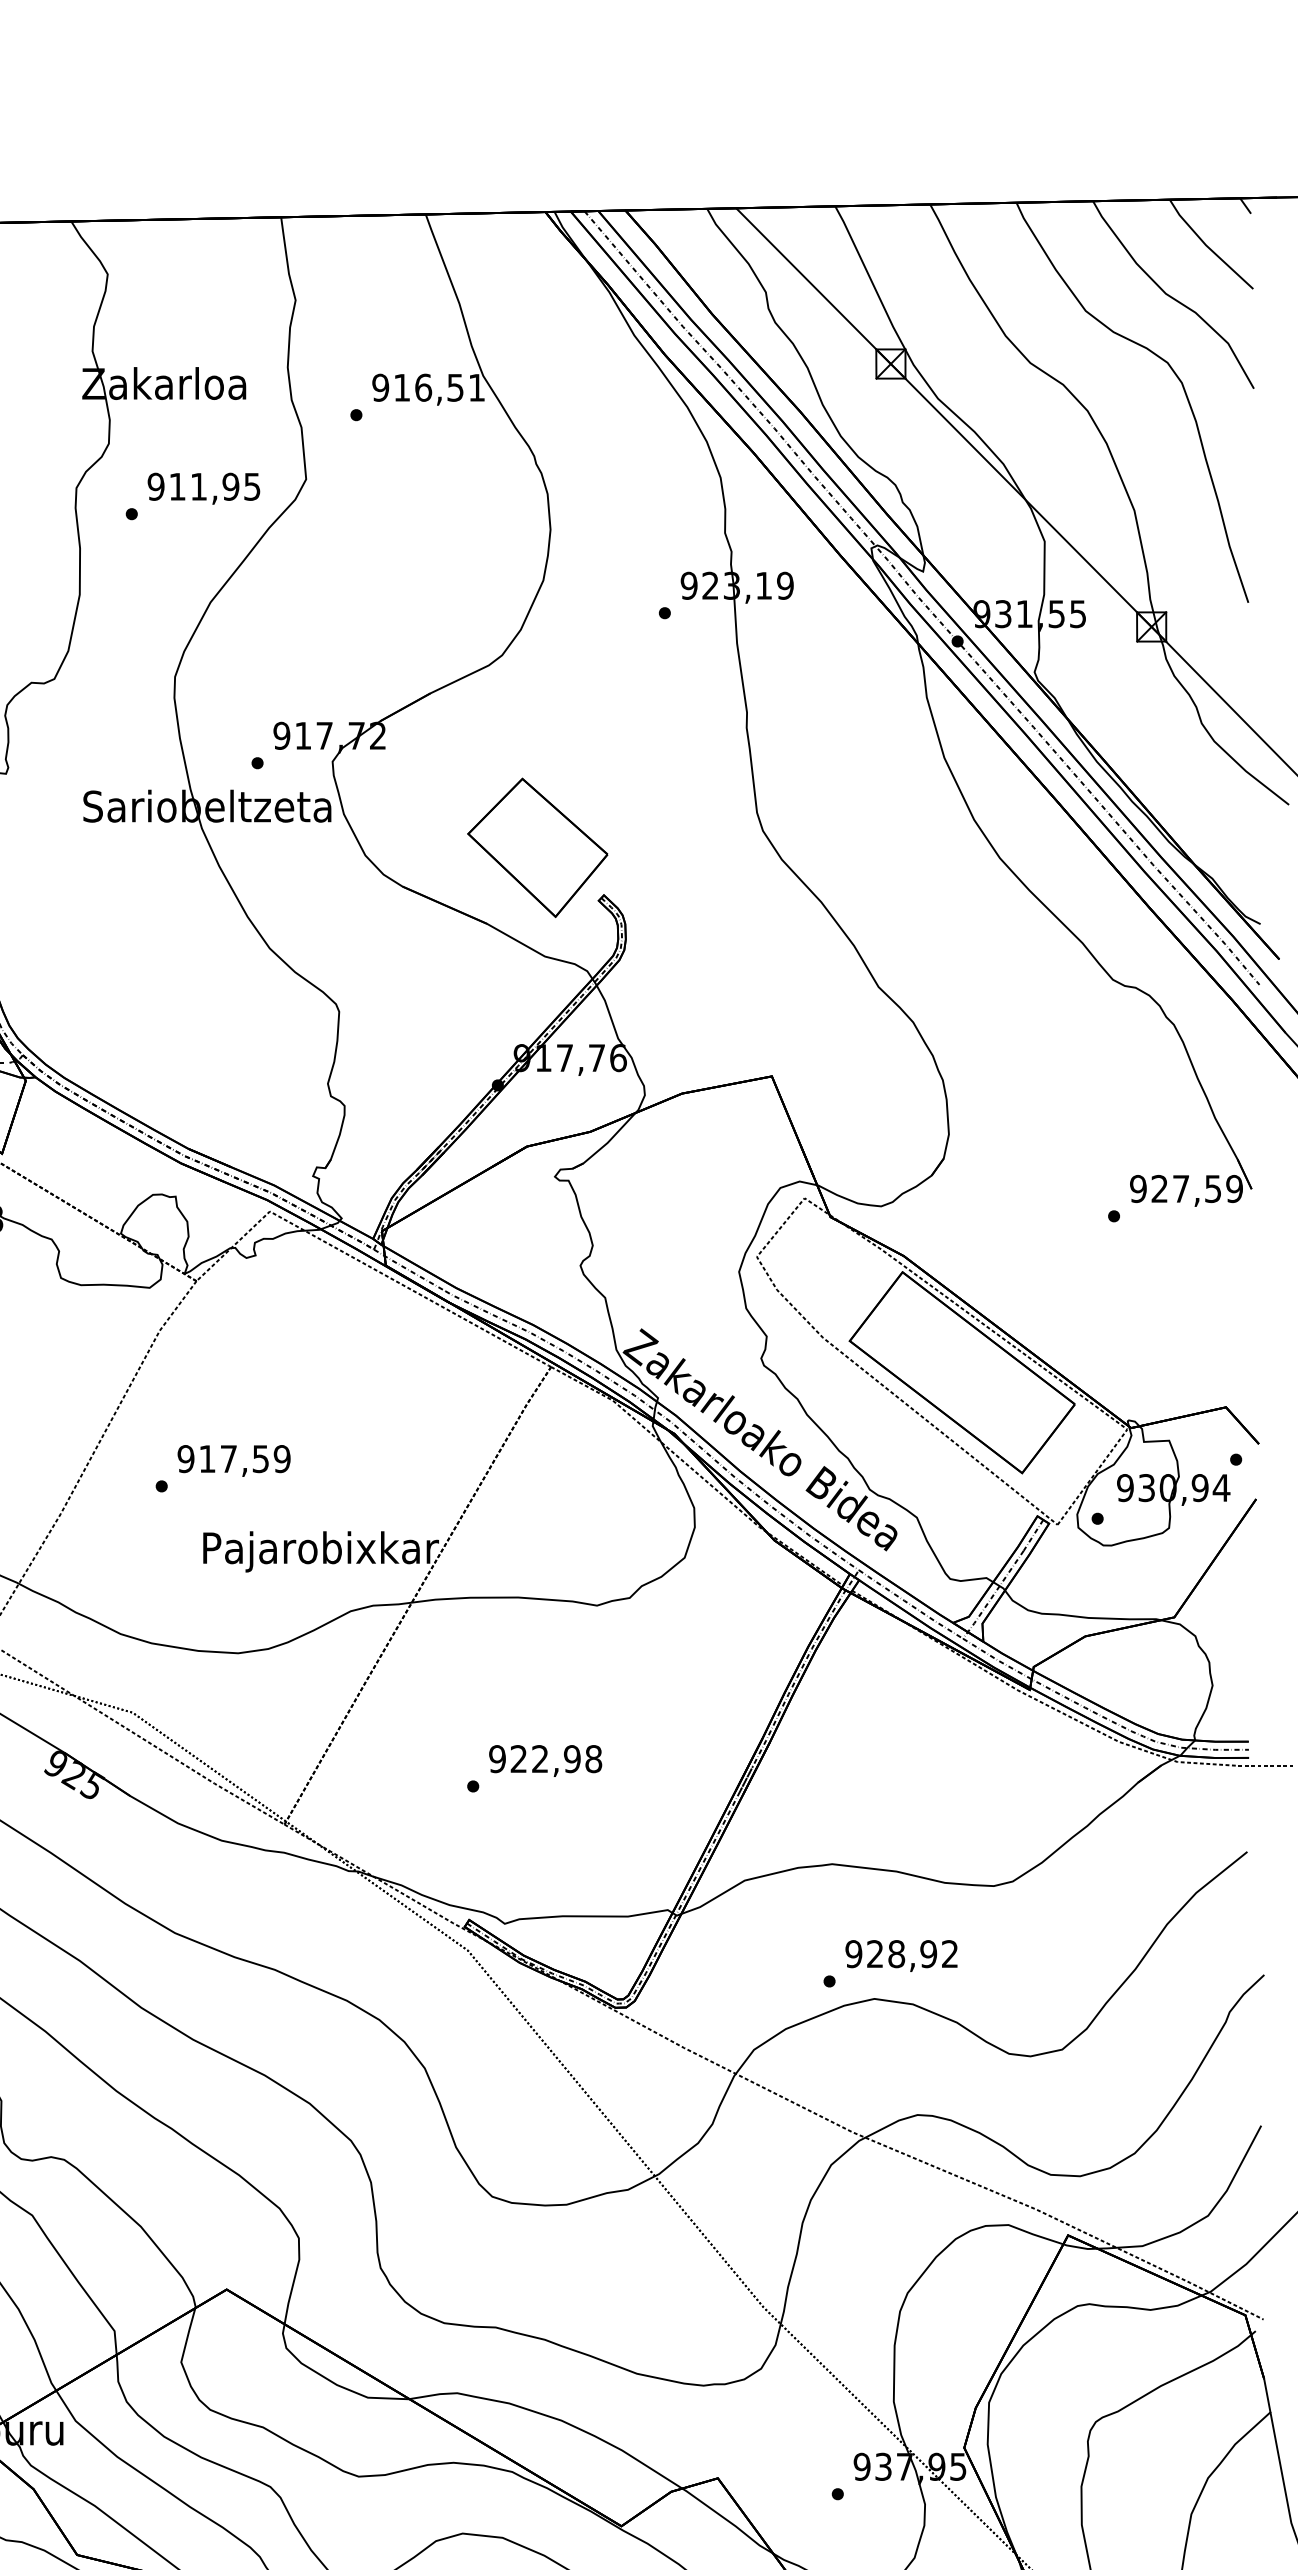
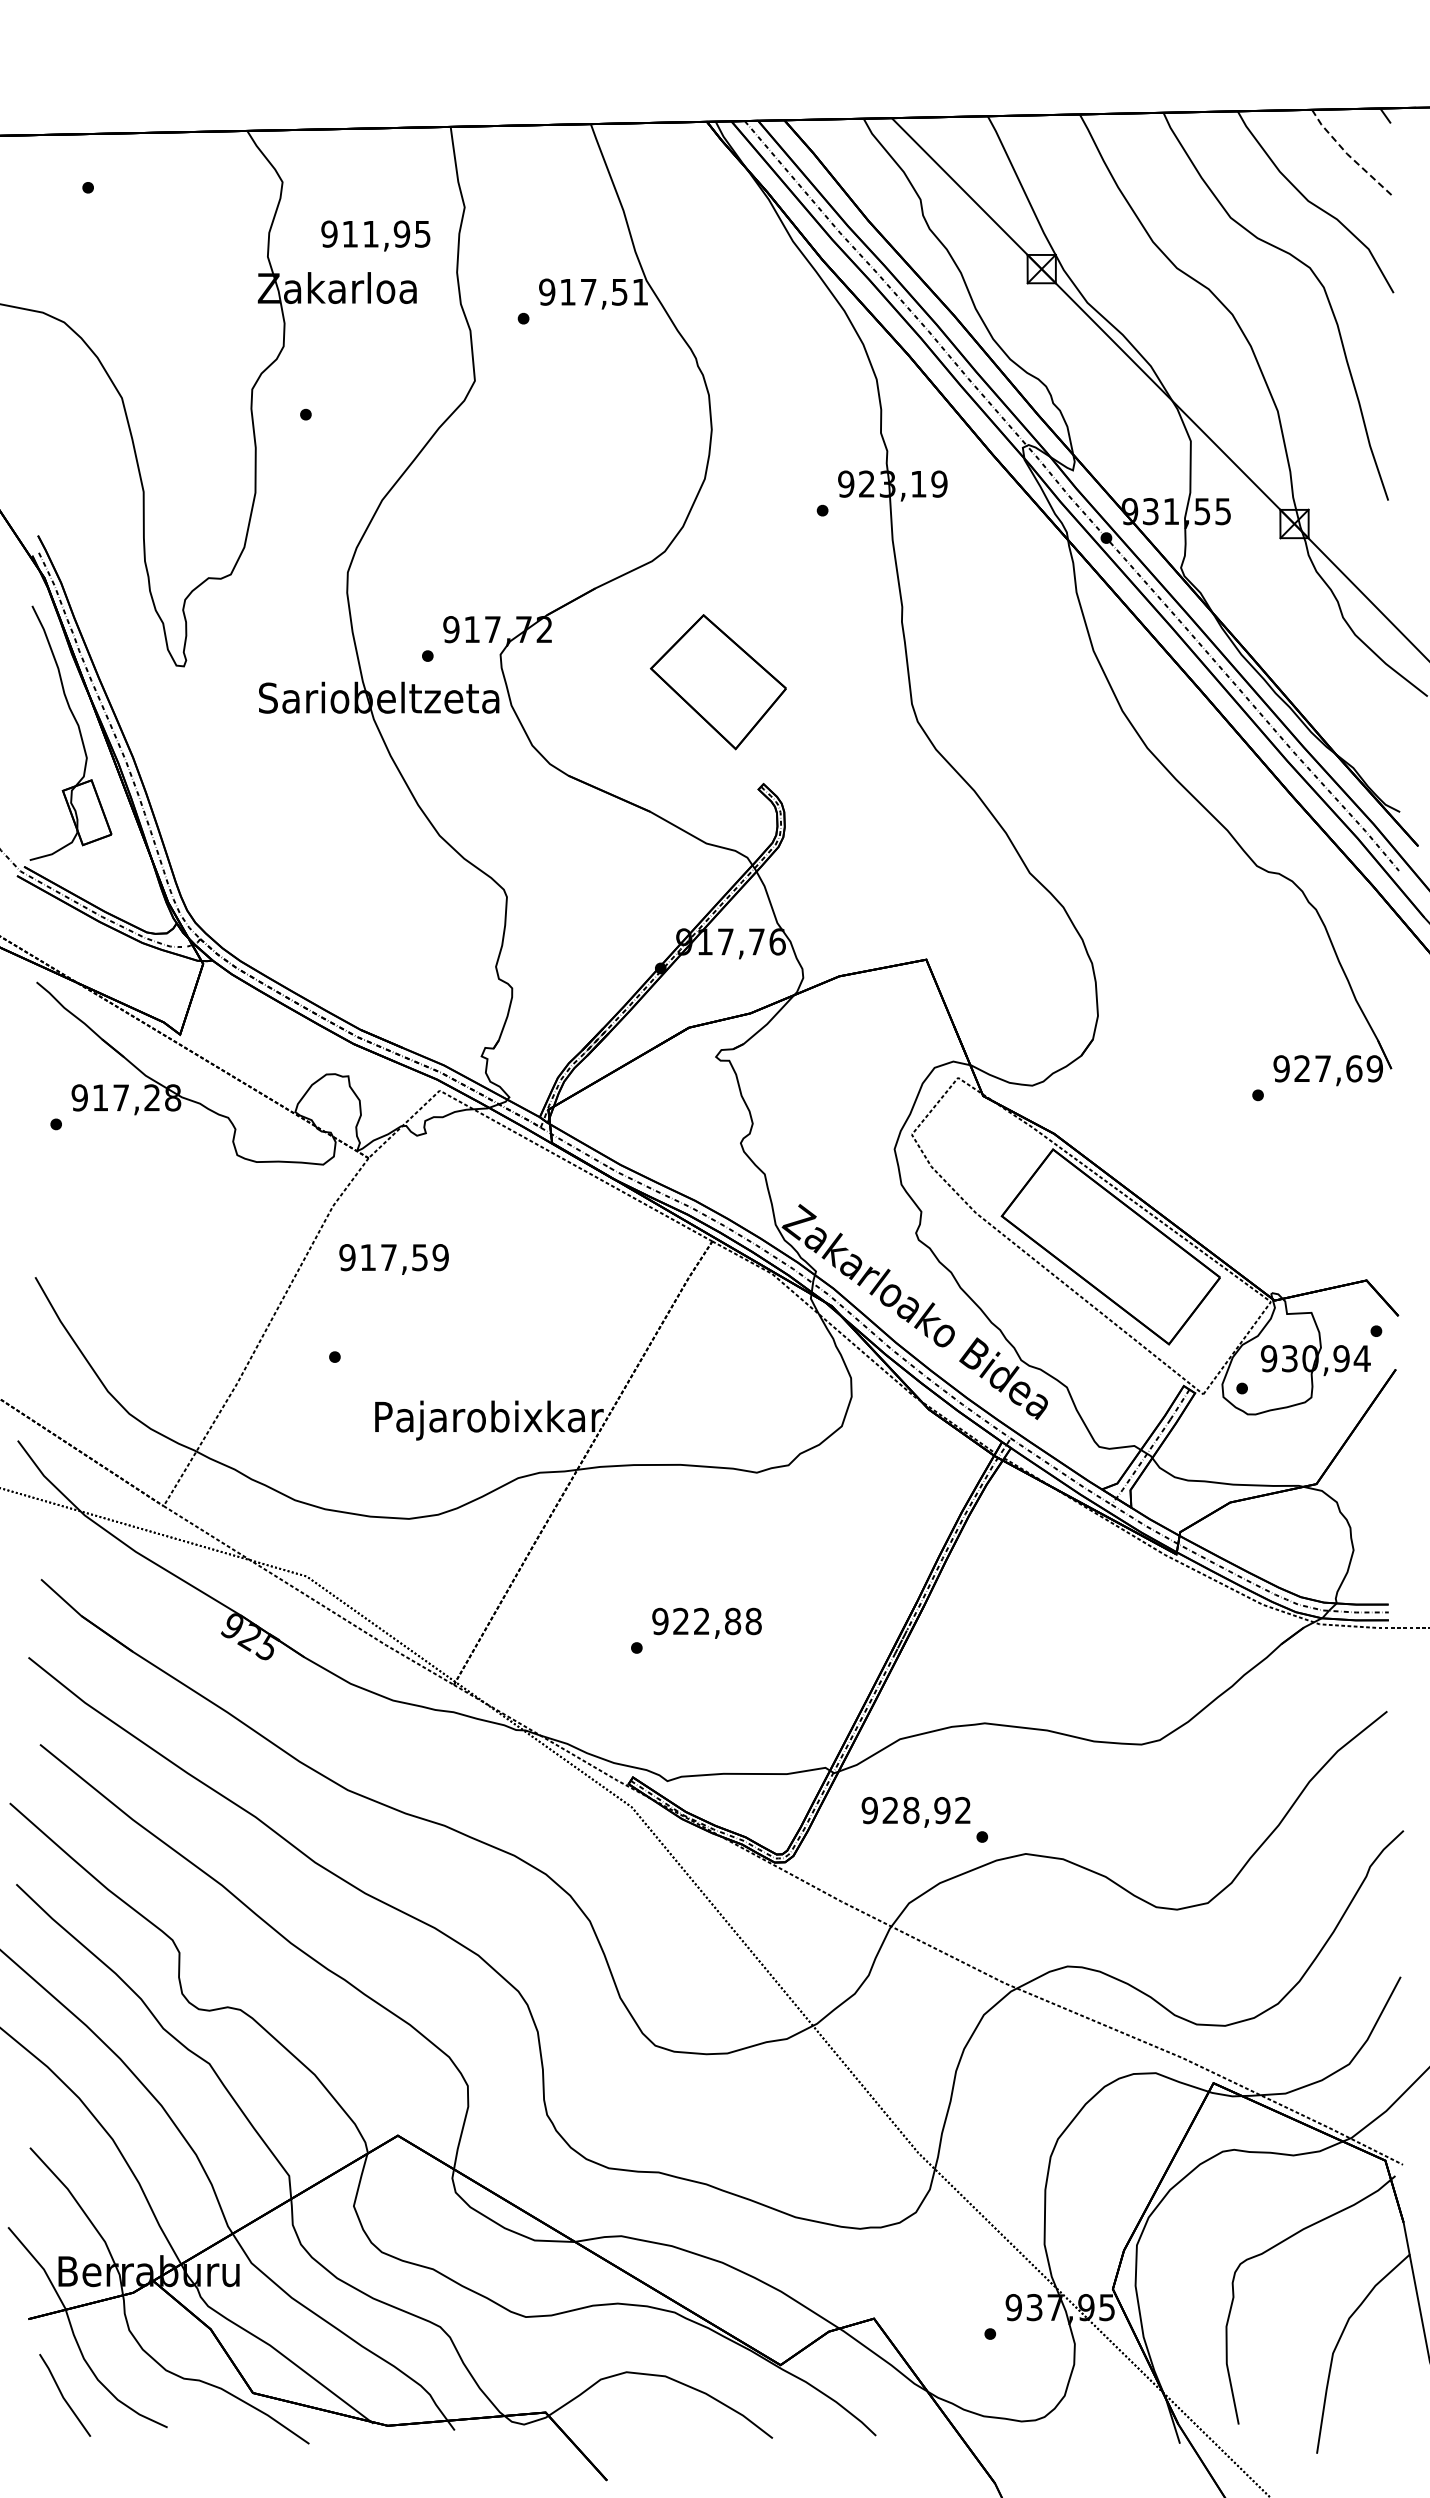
line: (1207, 246) -> (1348, 155), solid -> dashed
text: (423, 387) -> (588, 291), 916,51 -> 917,51
text: (203, 488) -> (375, 235), moved
part: (537, 848) -> (718, 682), moved
text: (1213, 1188) -> (1354, 1068), 927,59 -> 927,69
text: (233, 1460) -> (393, 1259), moved
text: (571, 1759) -> (732, 1621), 922,98 -> 922,88
text: (900, 1955) -> (915, 1811), moved

